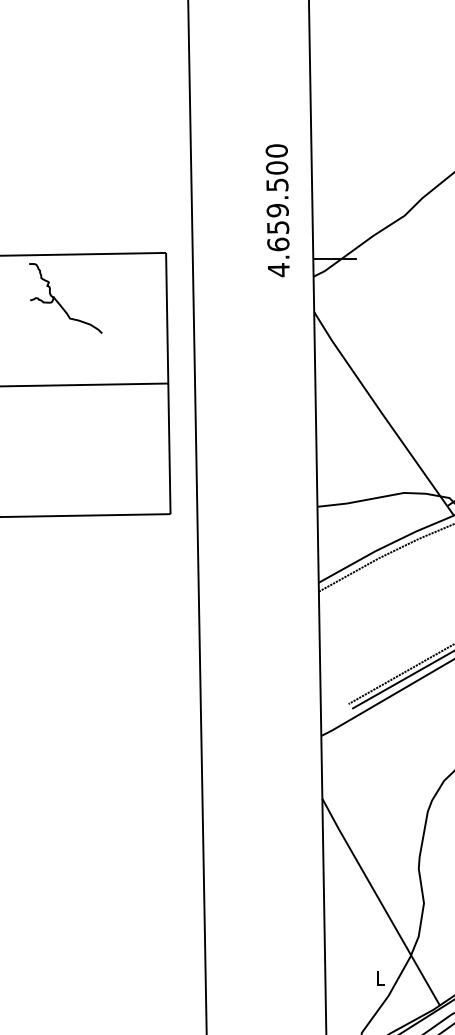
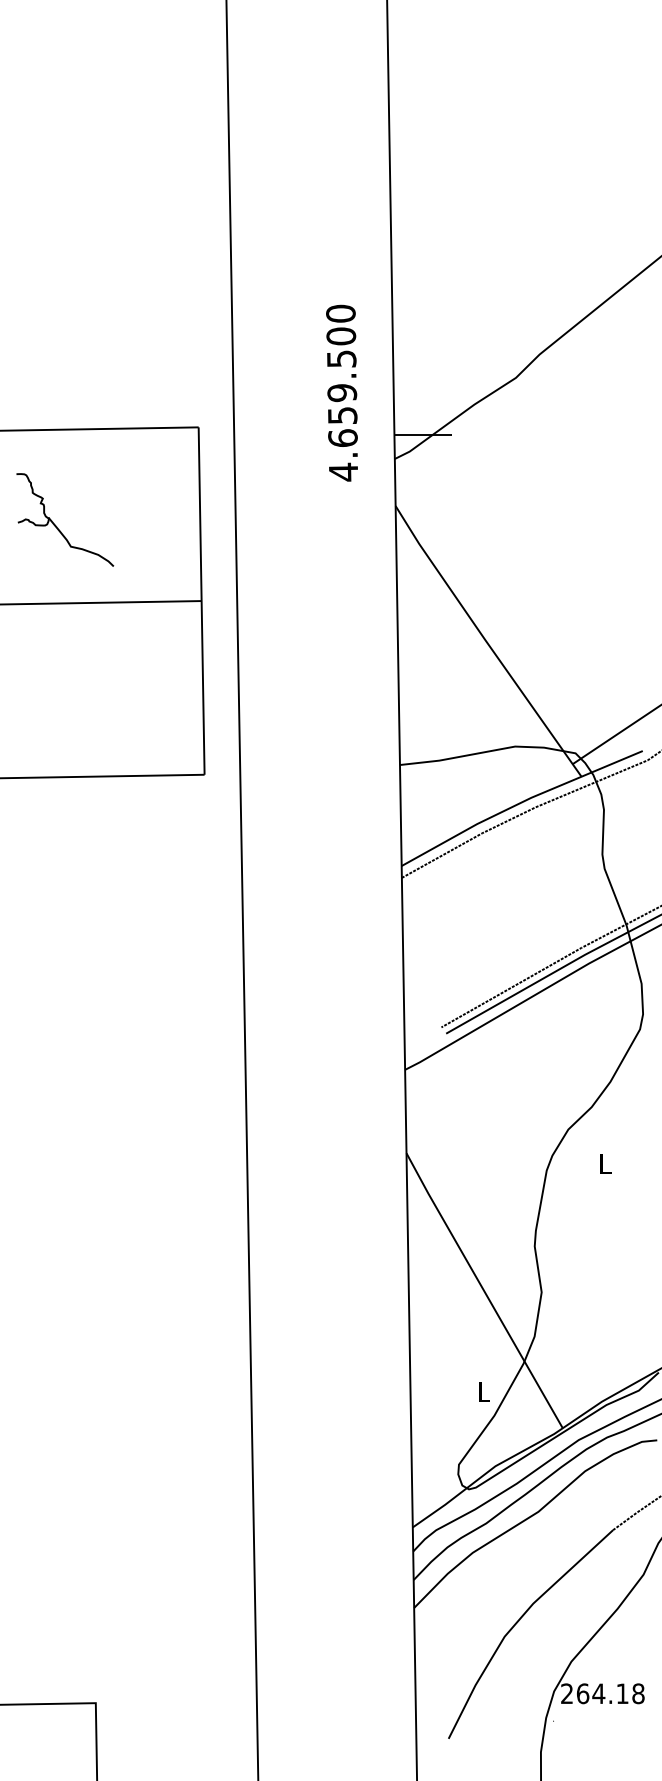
text: (277, 210) -> (341, 392), moved
part: (59, 303) -> (57, 526), moved

